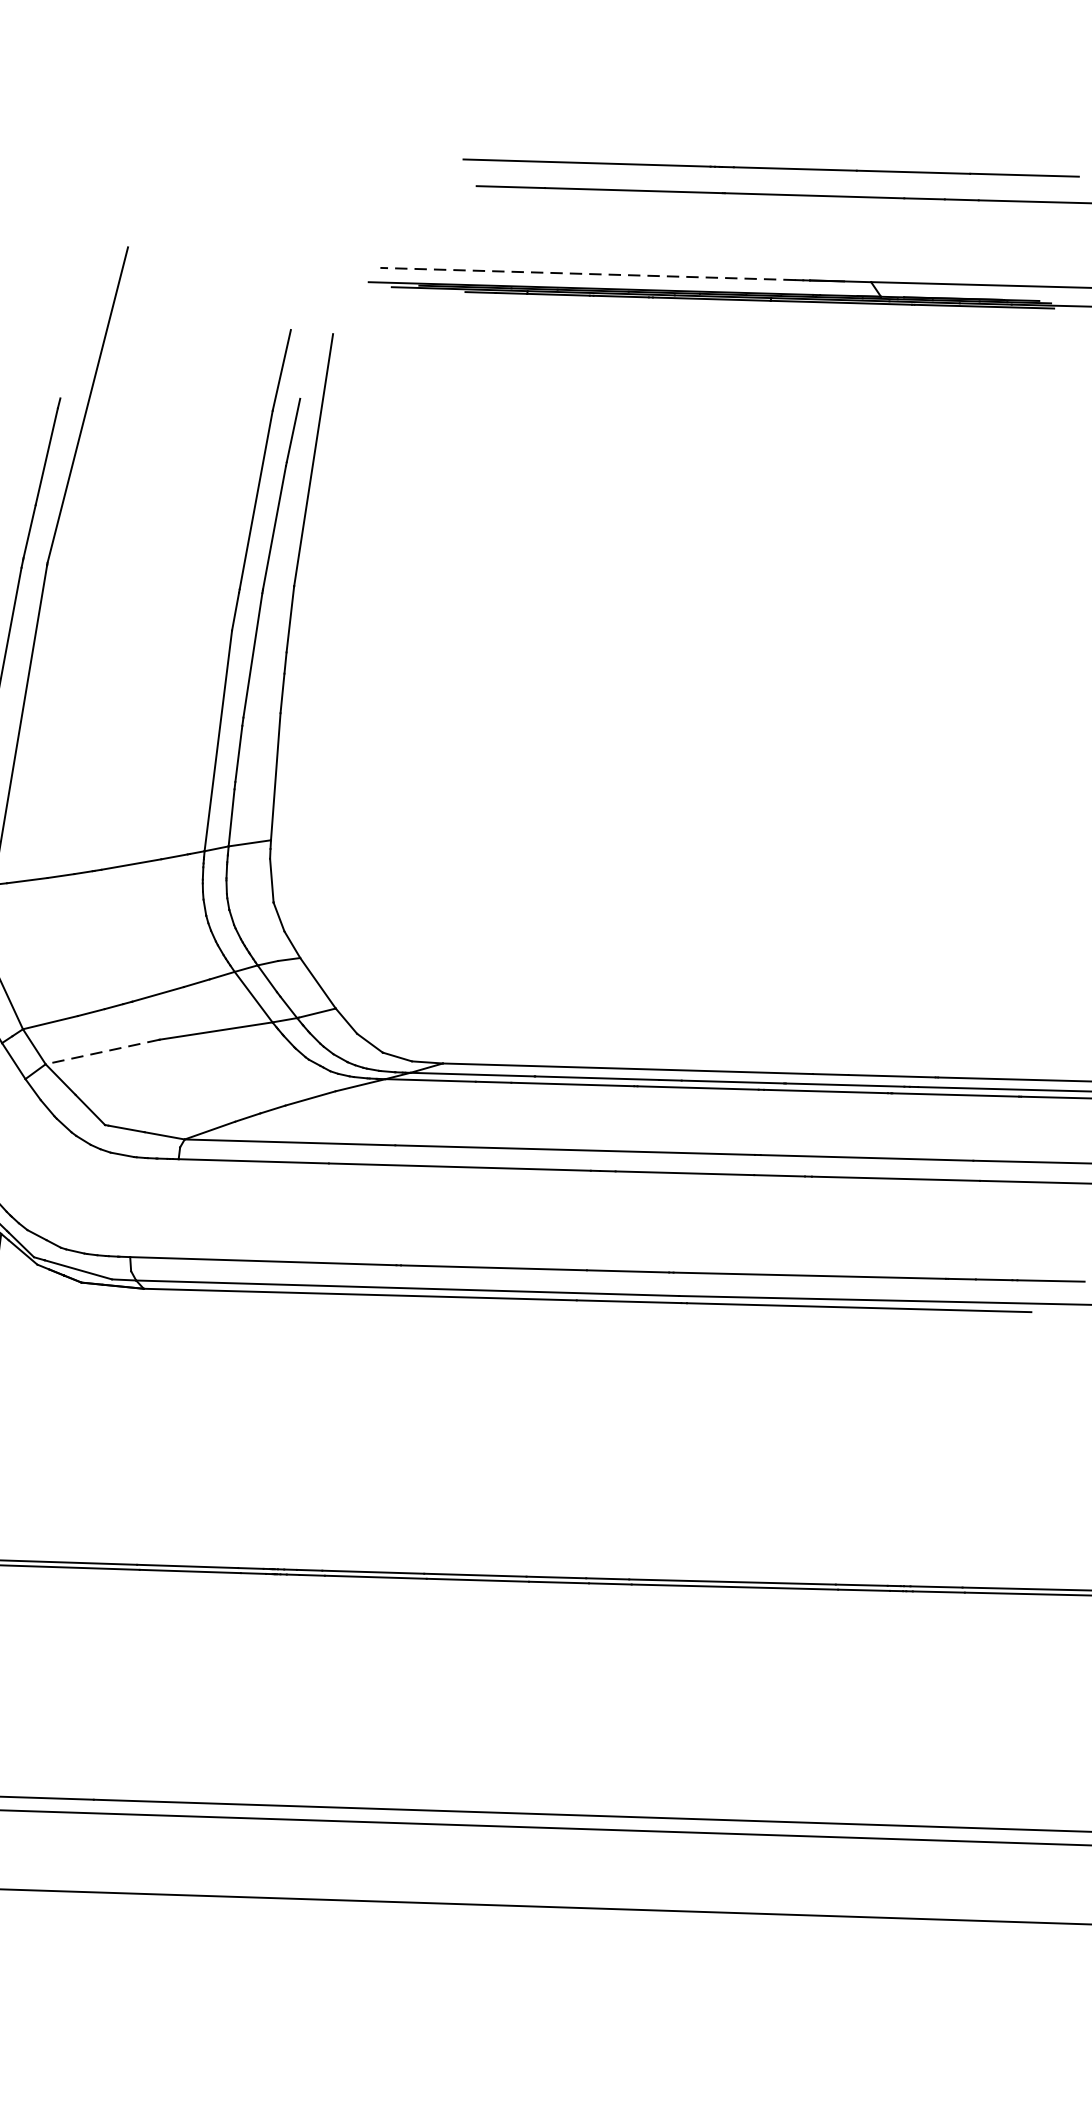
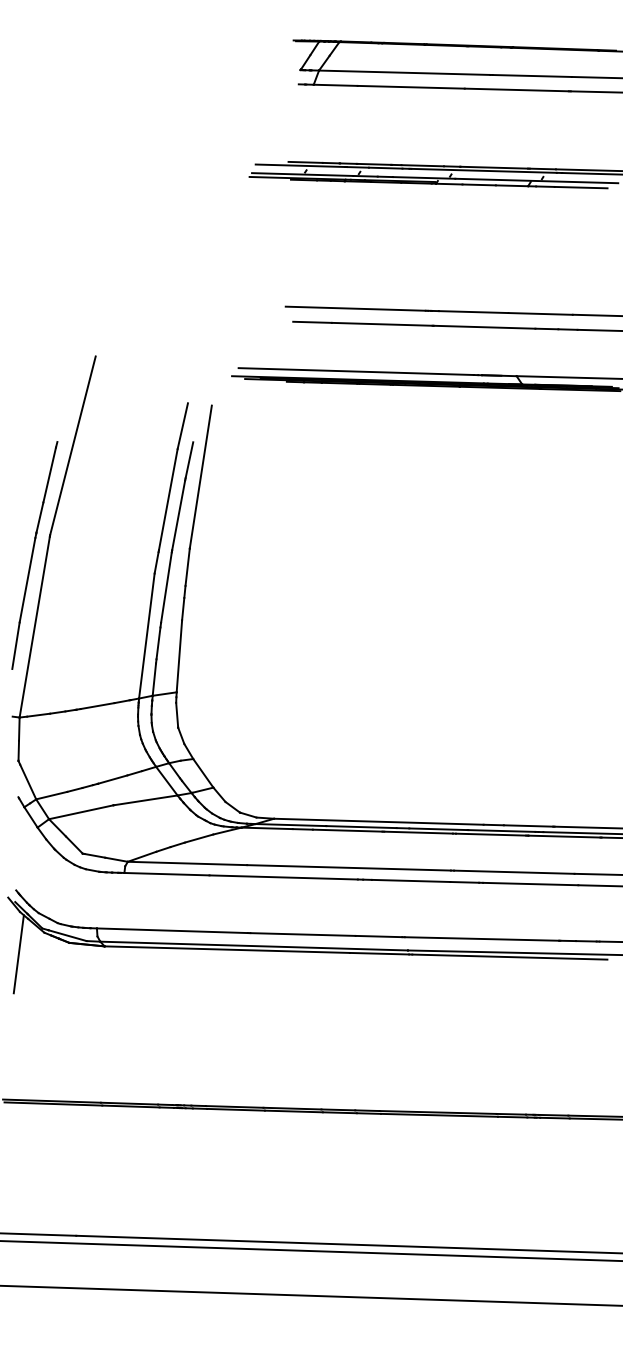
line: (588, 273) -> (356, 371), dashed -> solid
line: (102, 1052) -> (81, 812), dashed -> solid

